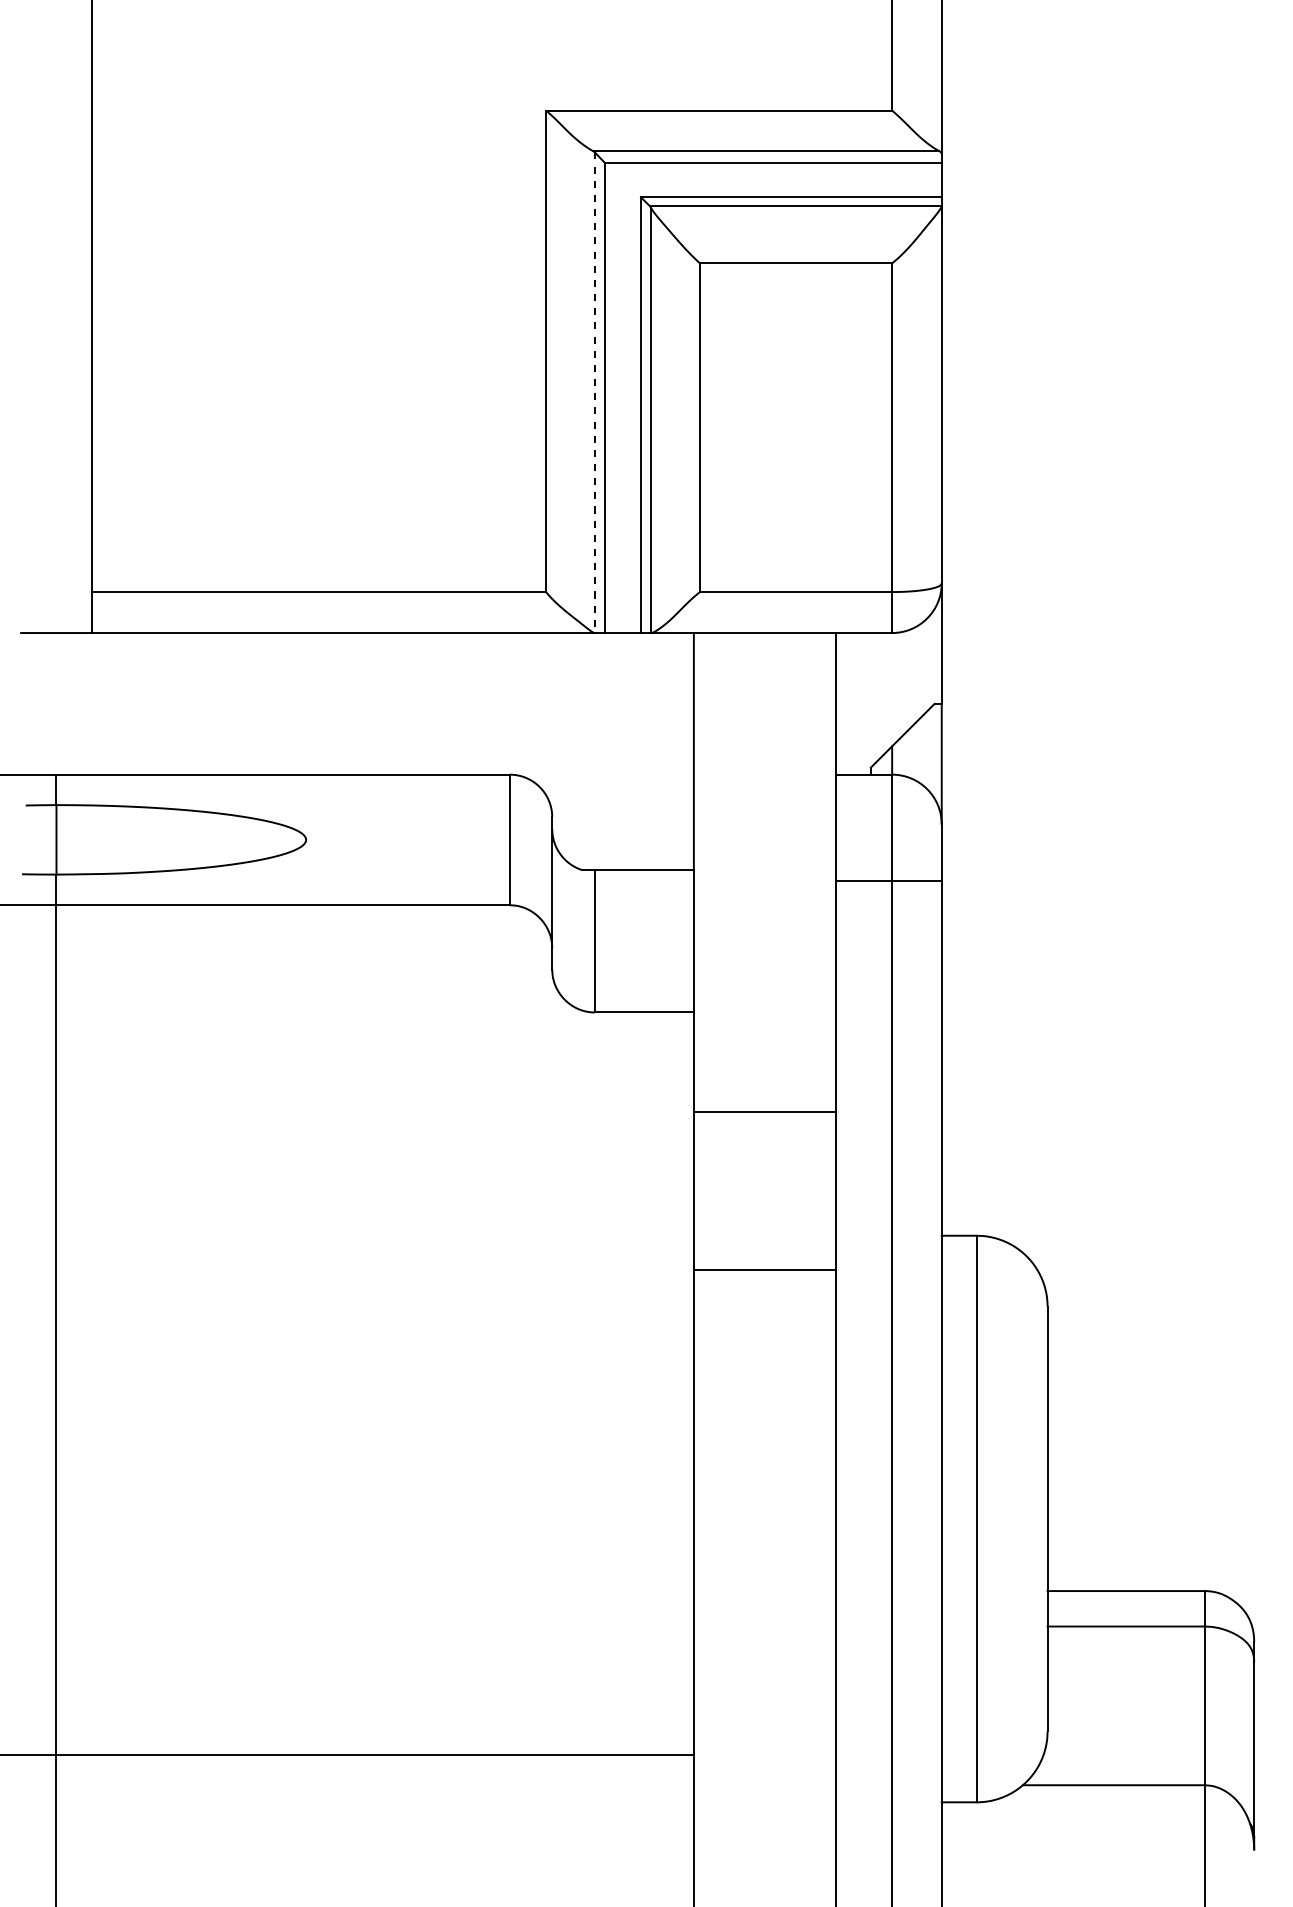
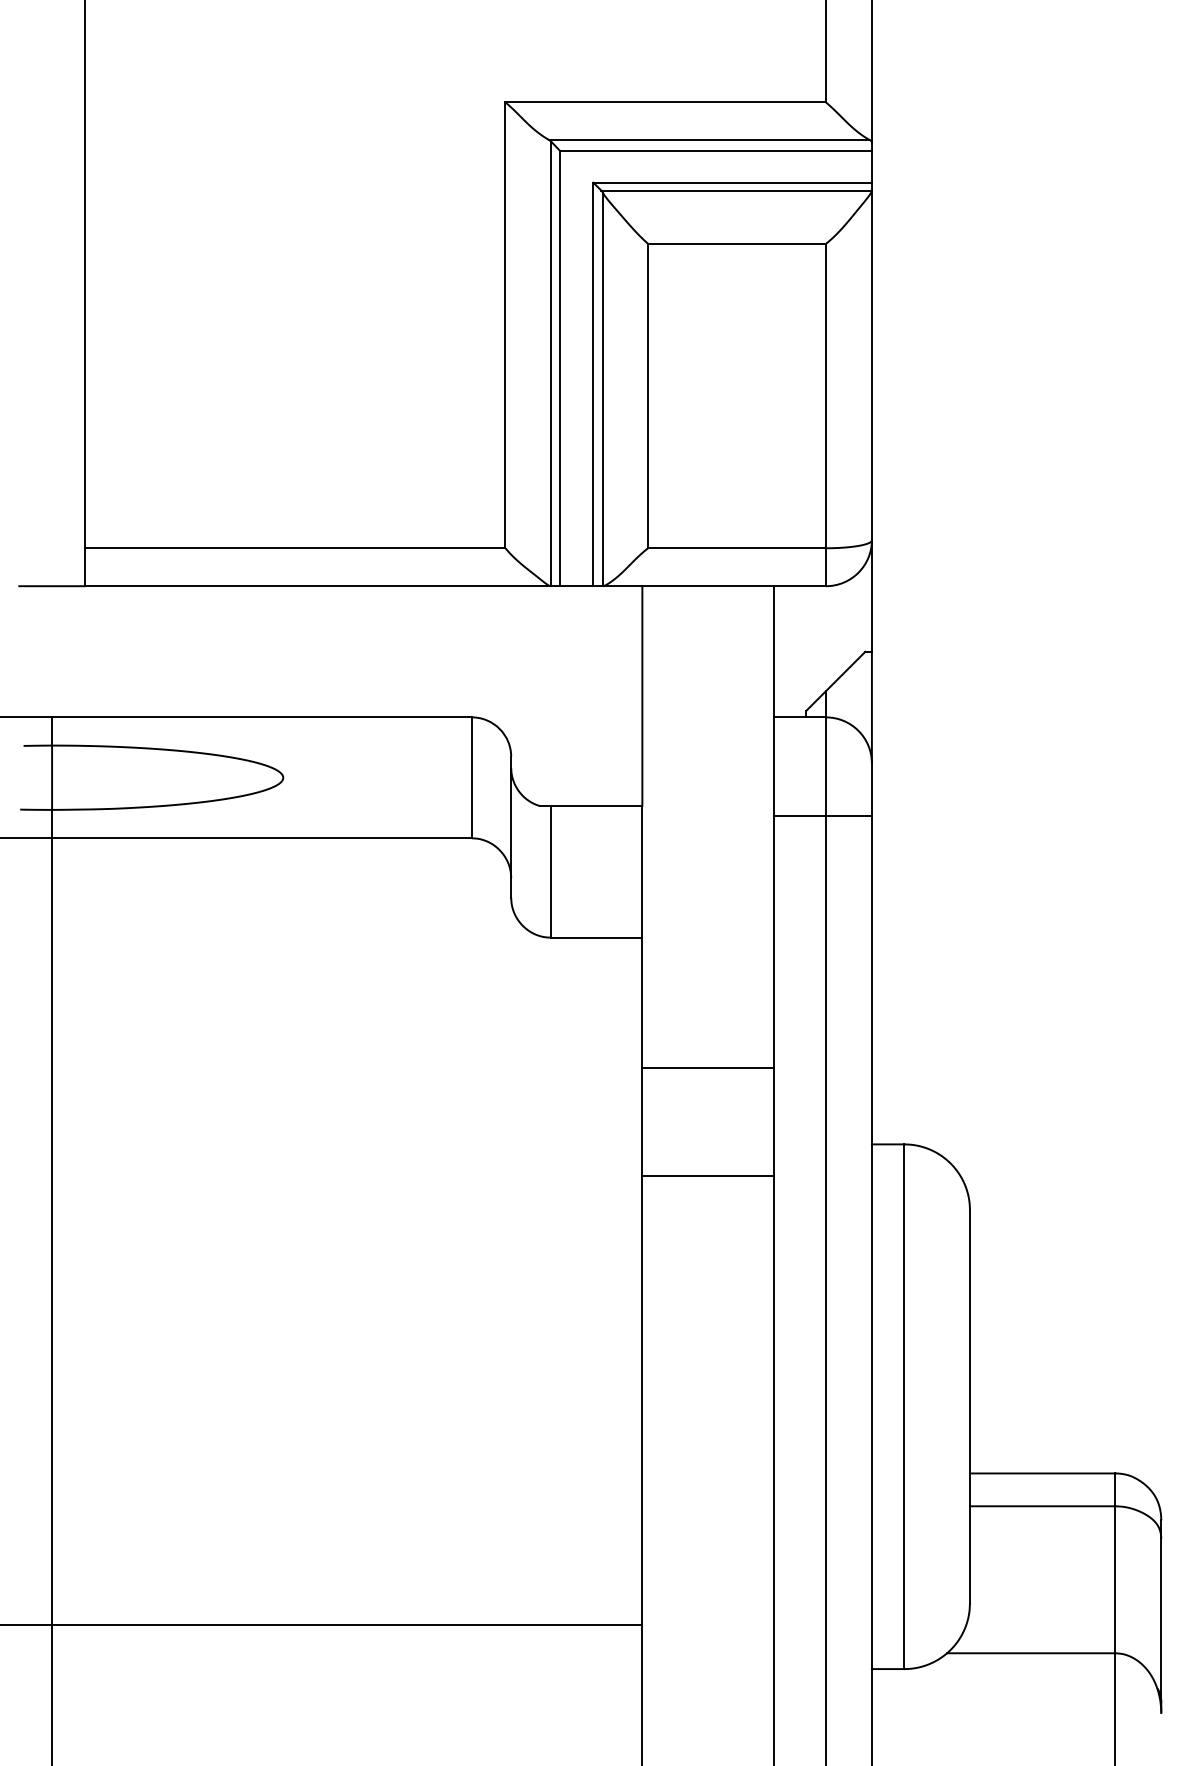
line: (594, 393) -> (550, 364), dashed -> solid
line: (764, 1111) -> (707, 1068), moved

